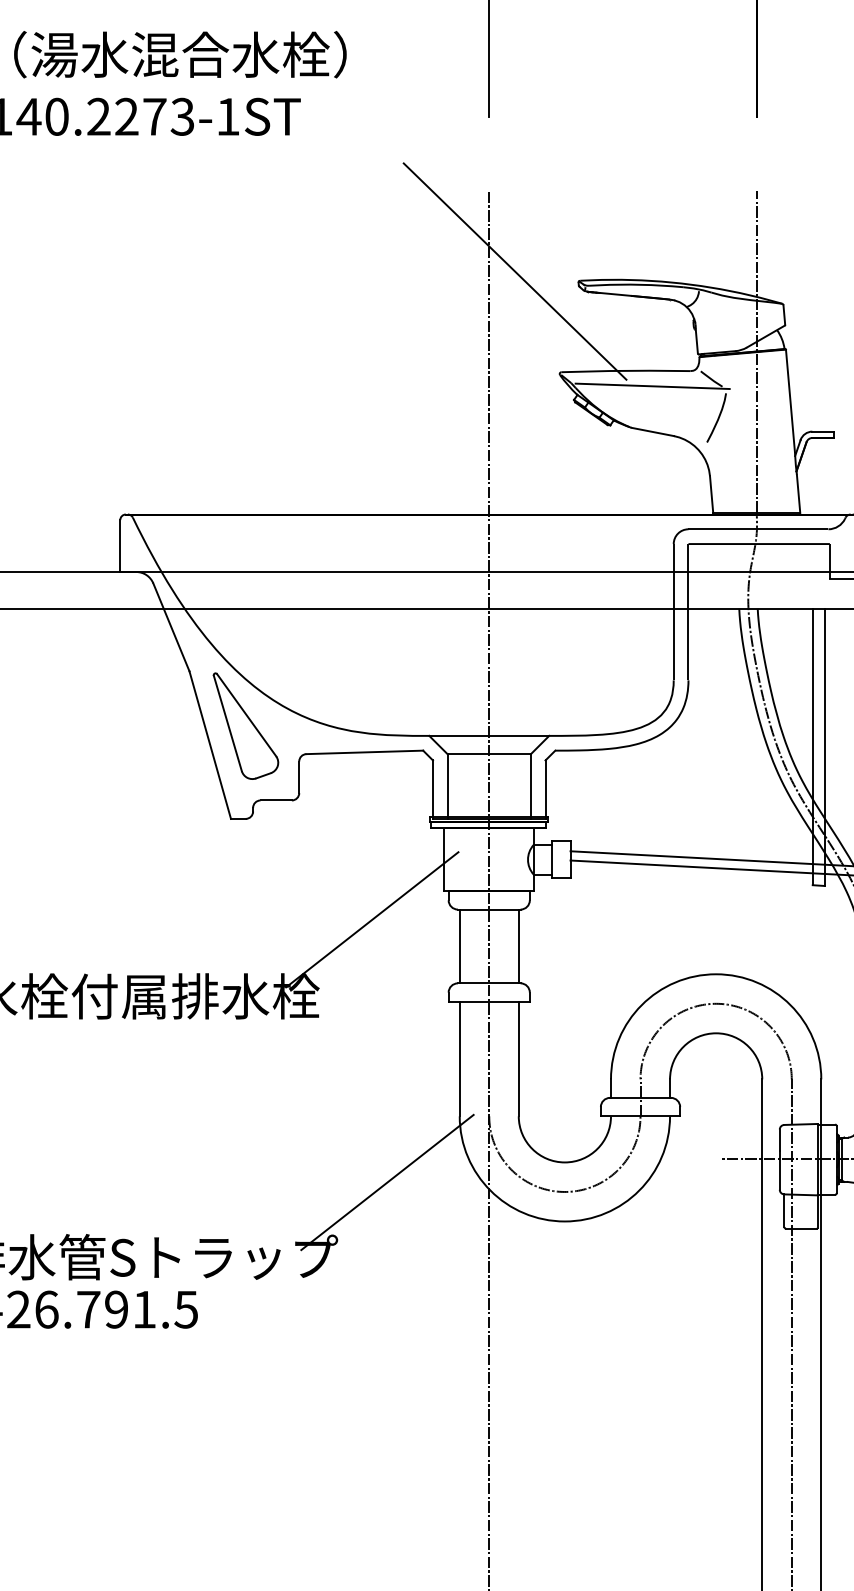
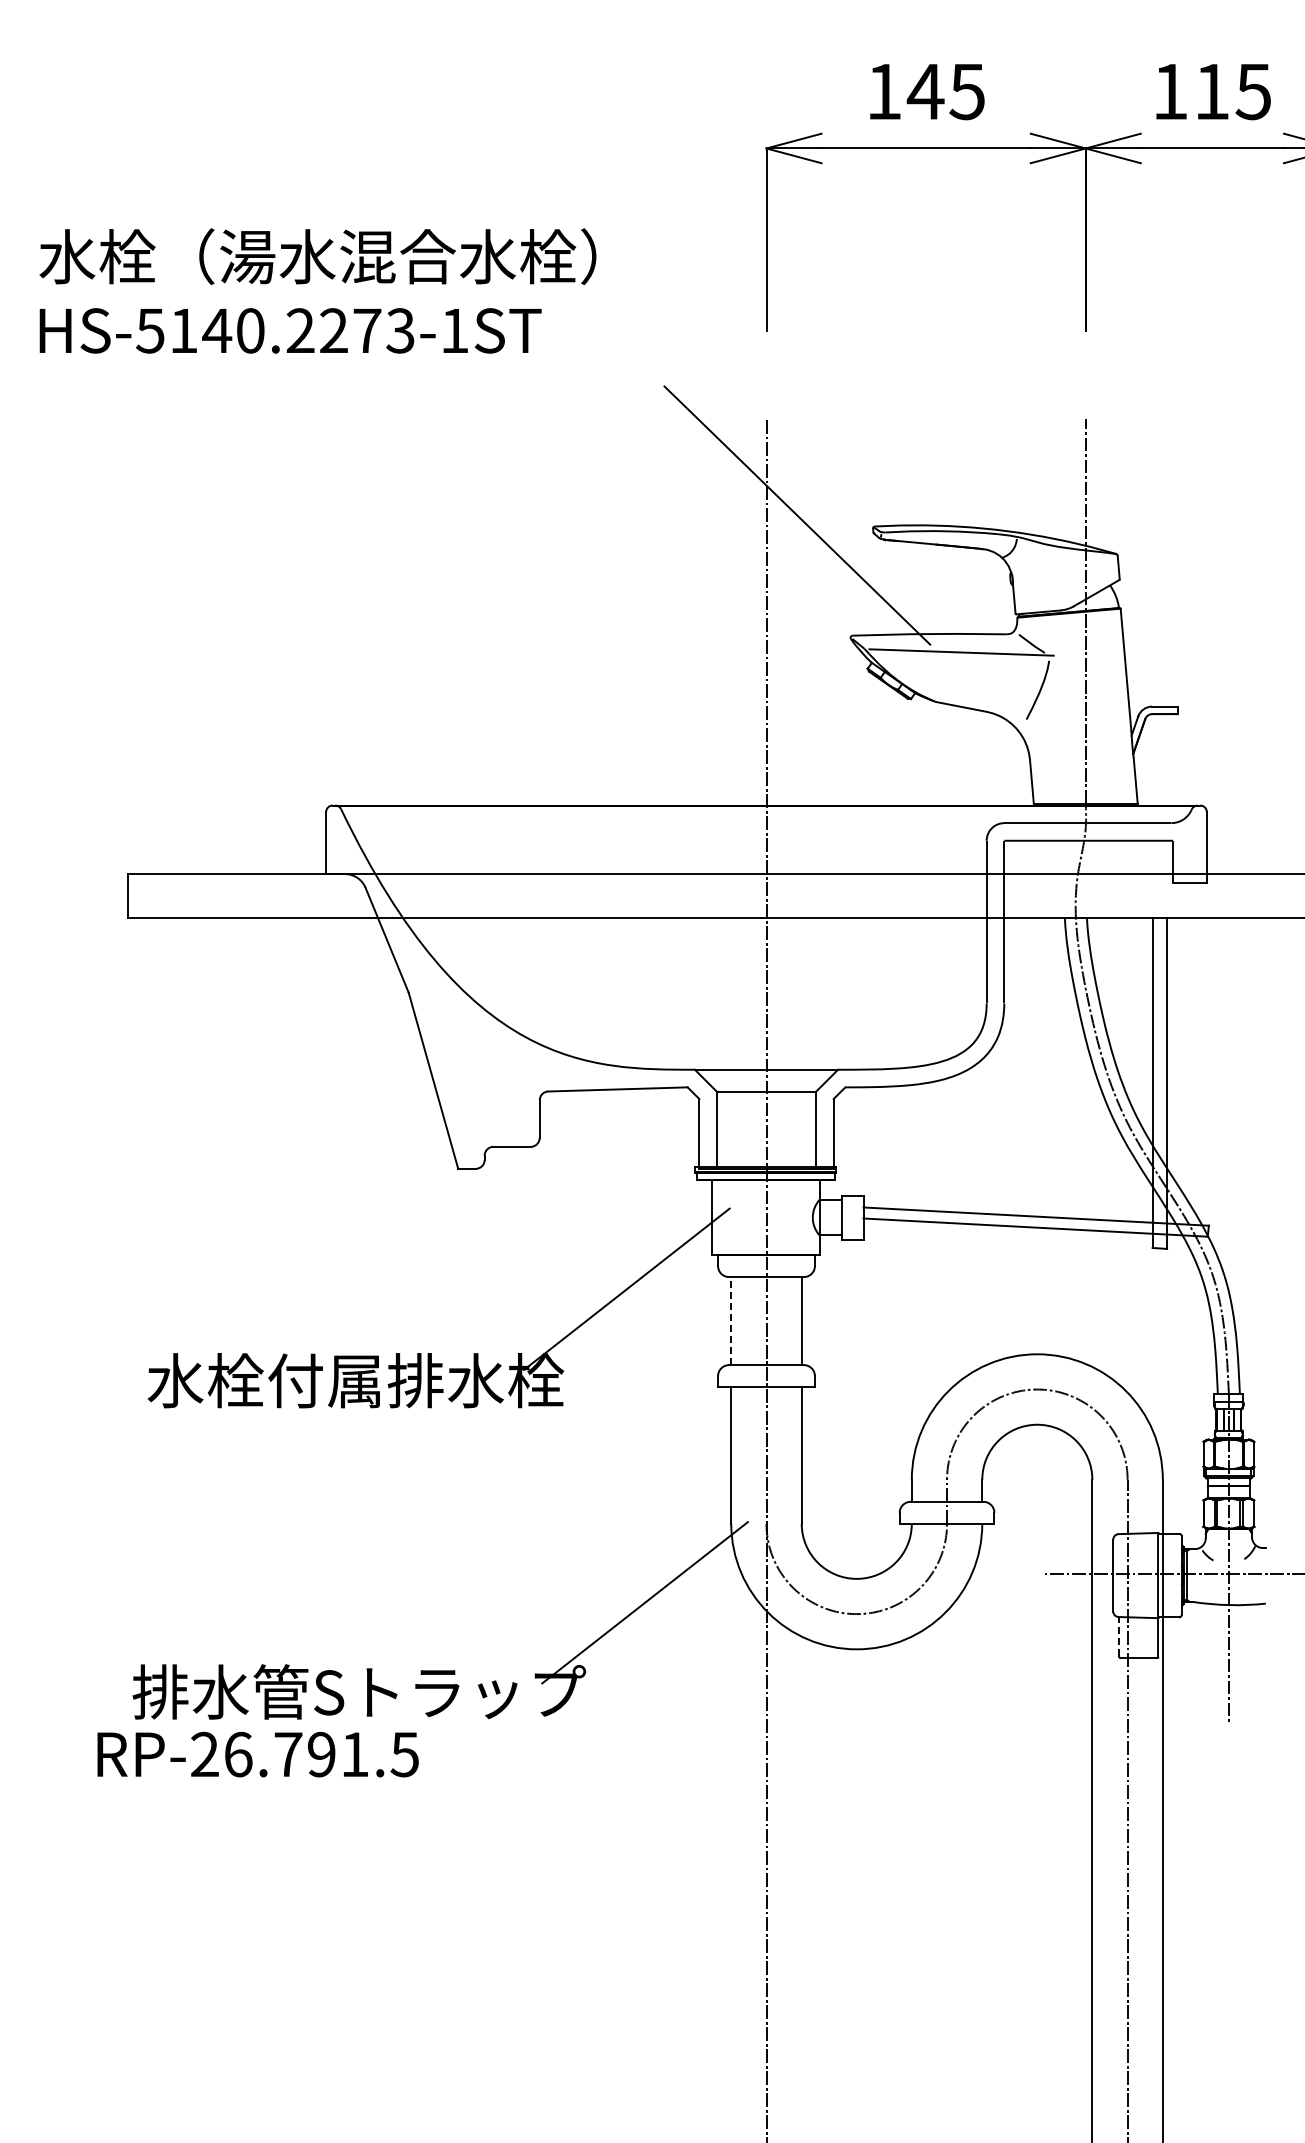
part: (245, 726) -> (475, 1058), removed
line: (459, 945) -> (731, 1320), solid -> dashed
line: (784, 1209) -> (1118, 1635), solid -> dashed

